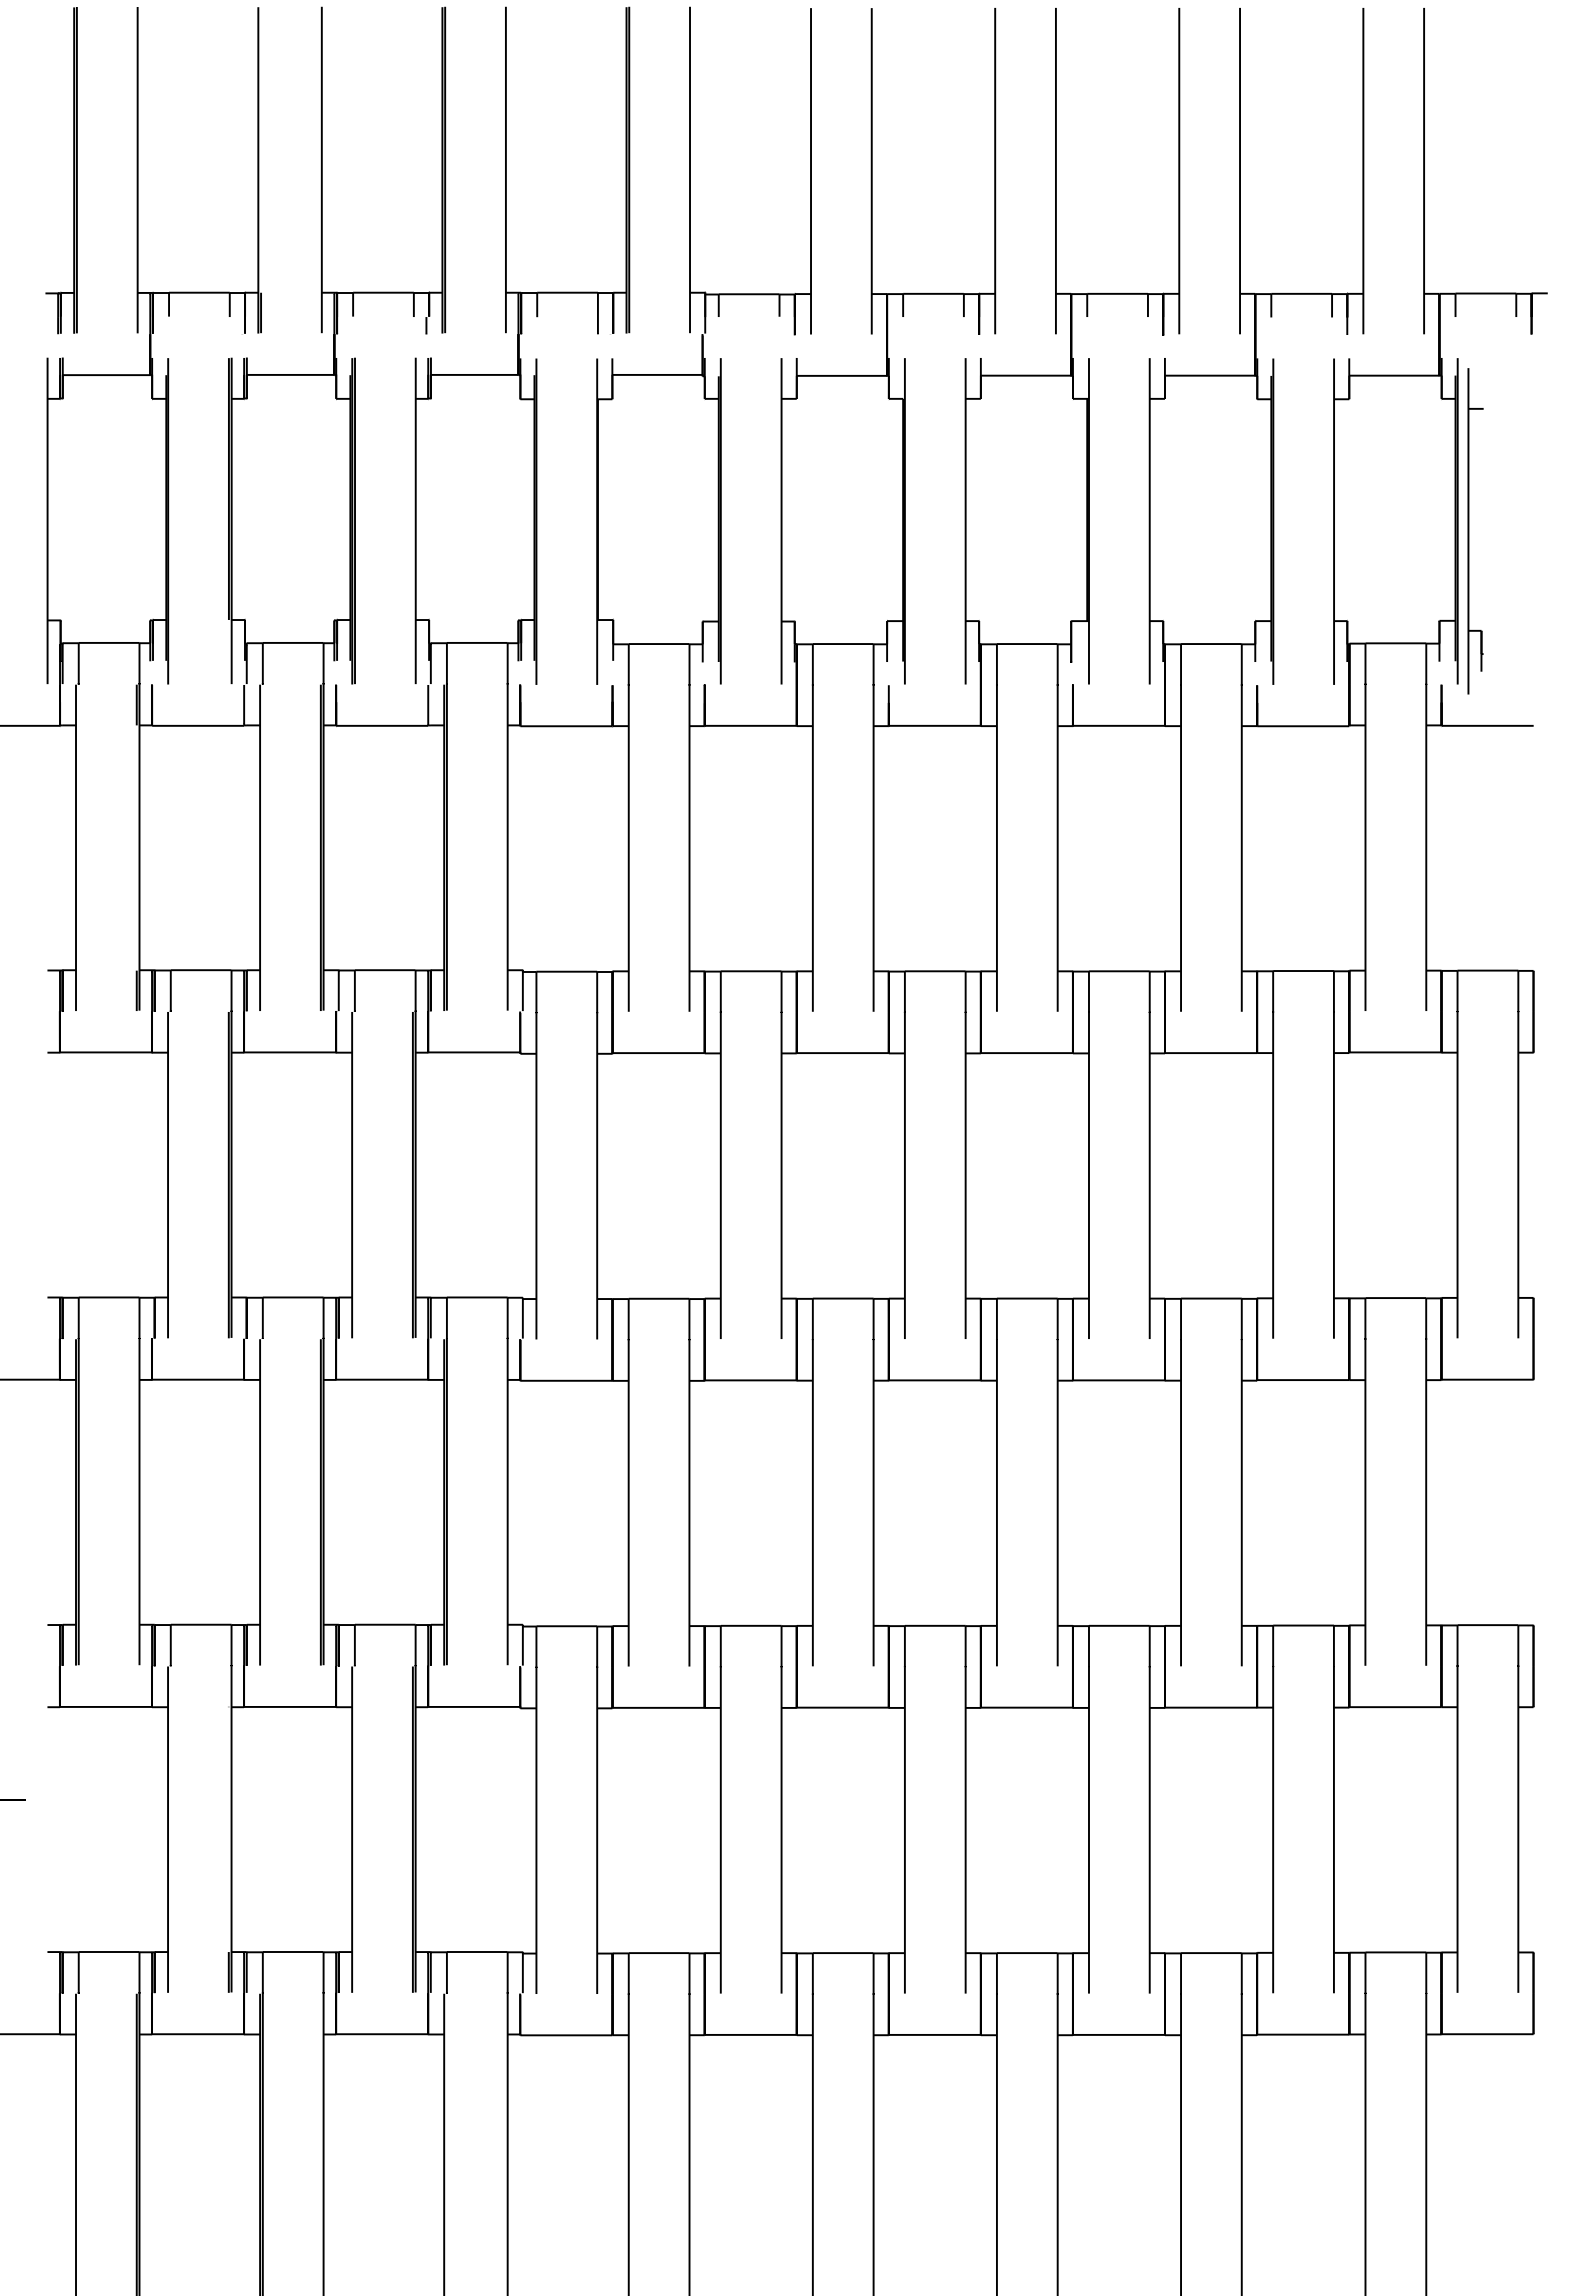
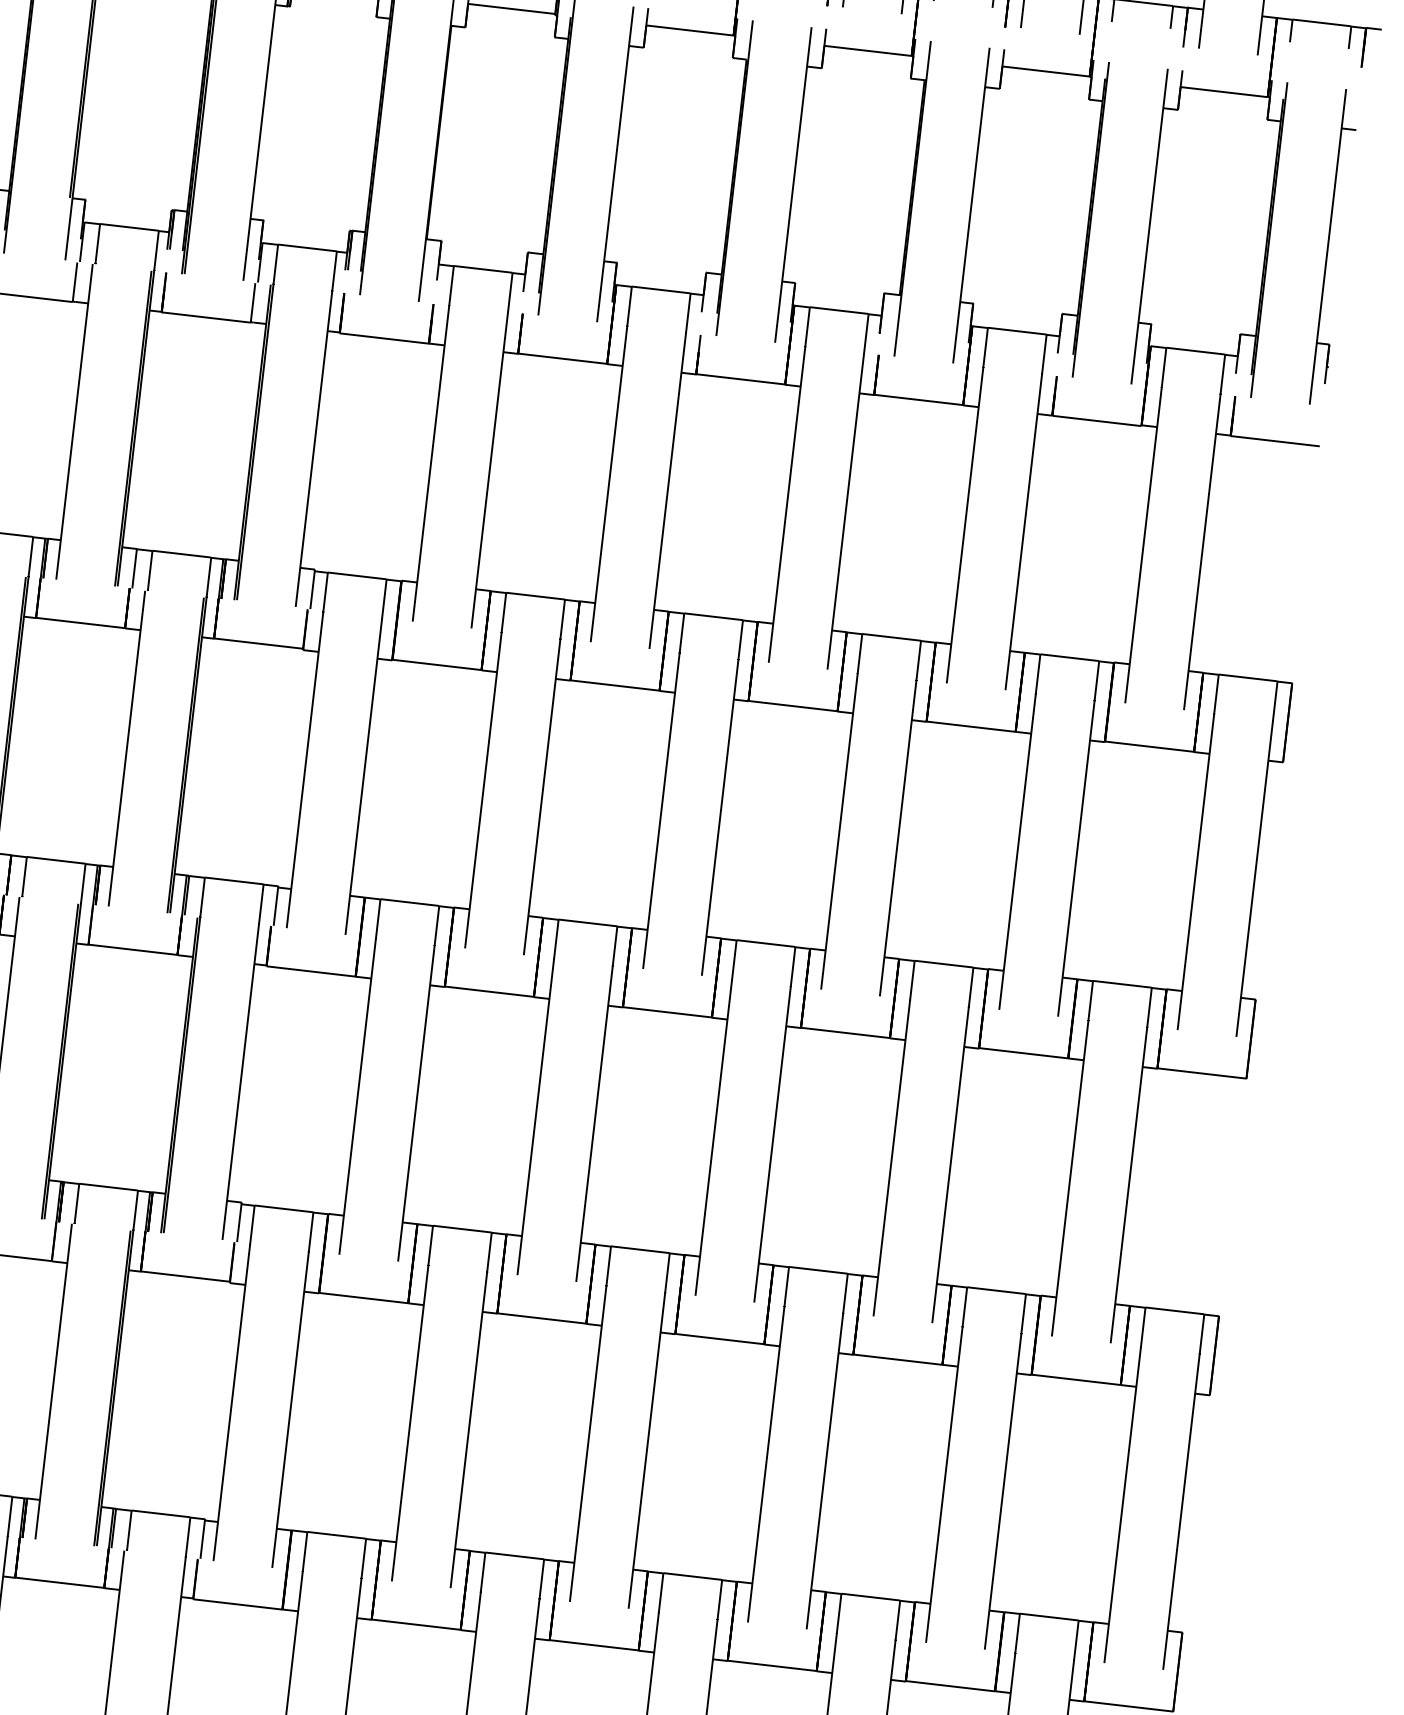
part: (1475, 531) -> (1334, 247), moved

